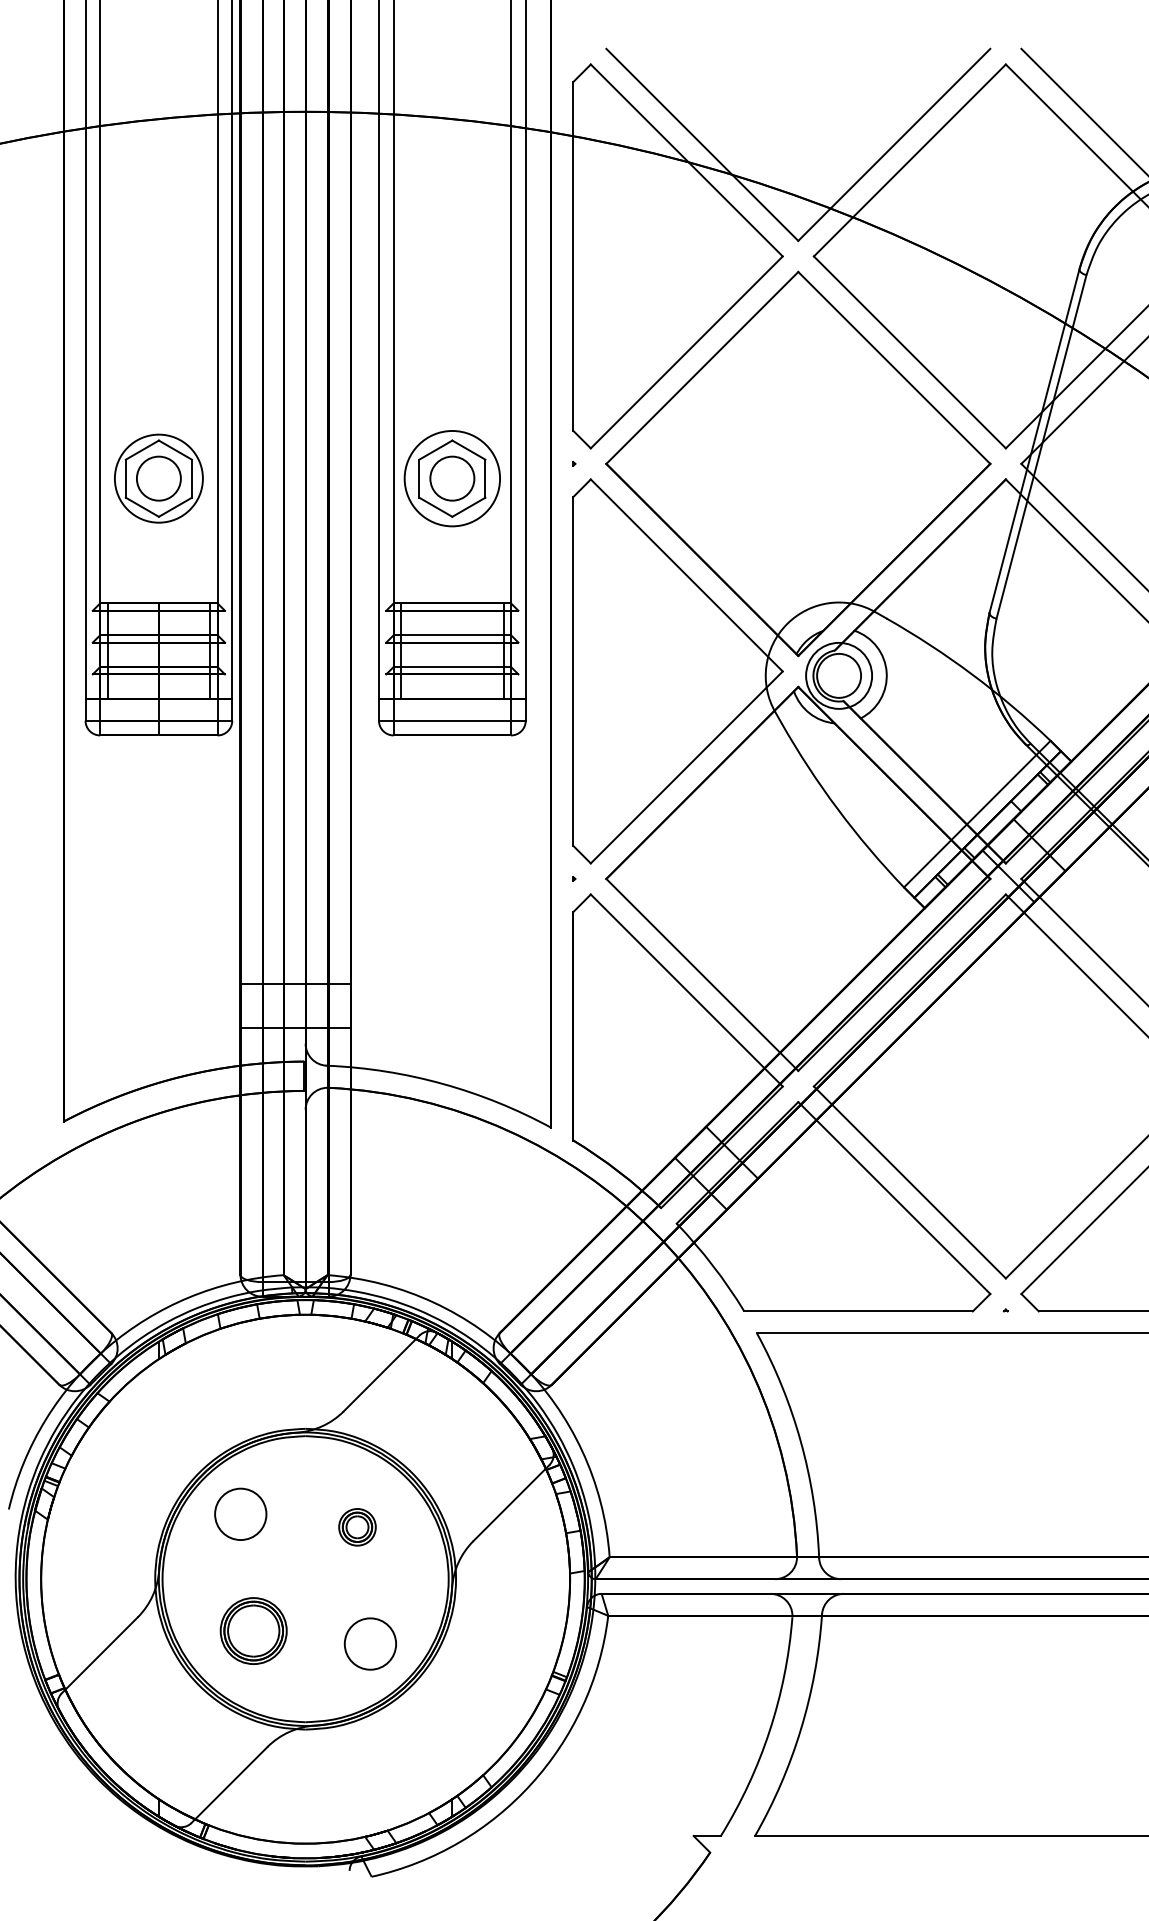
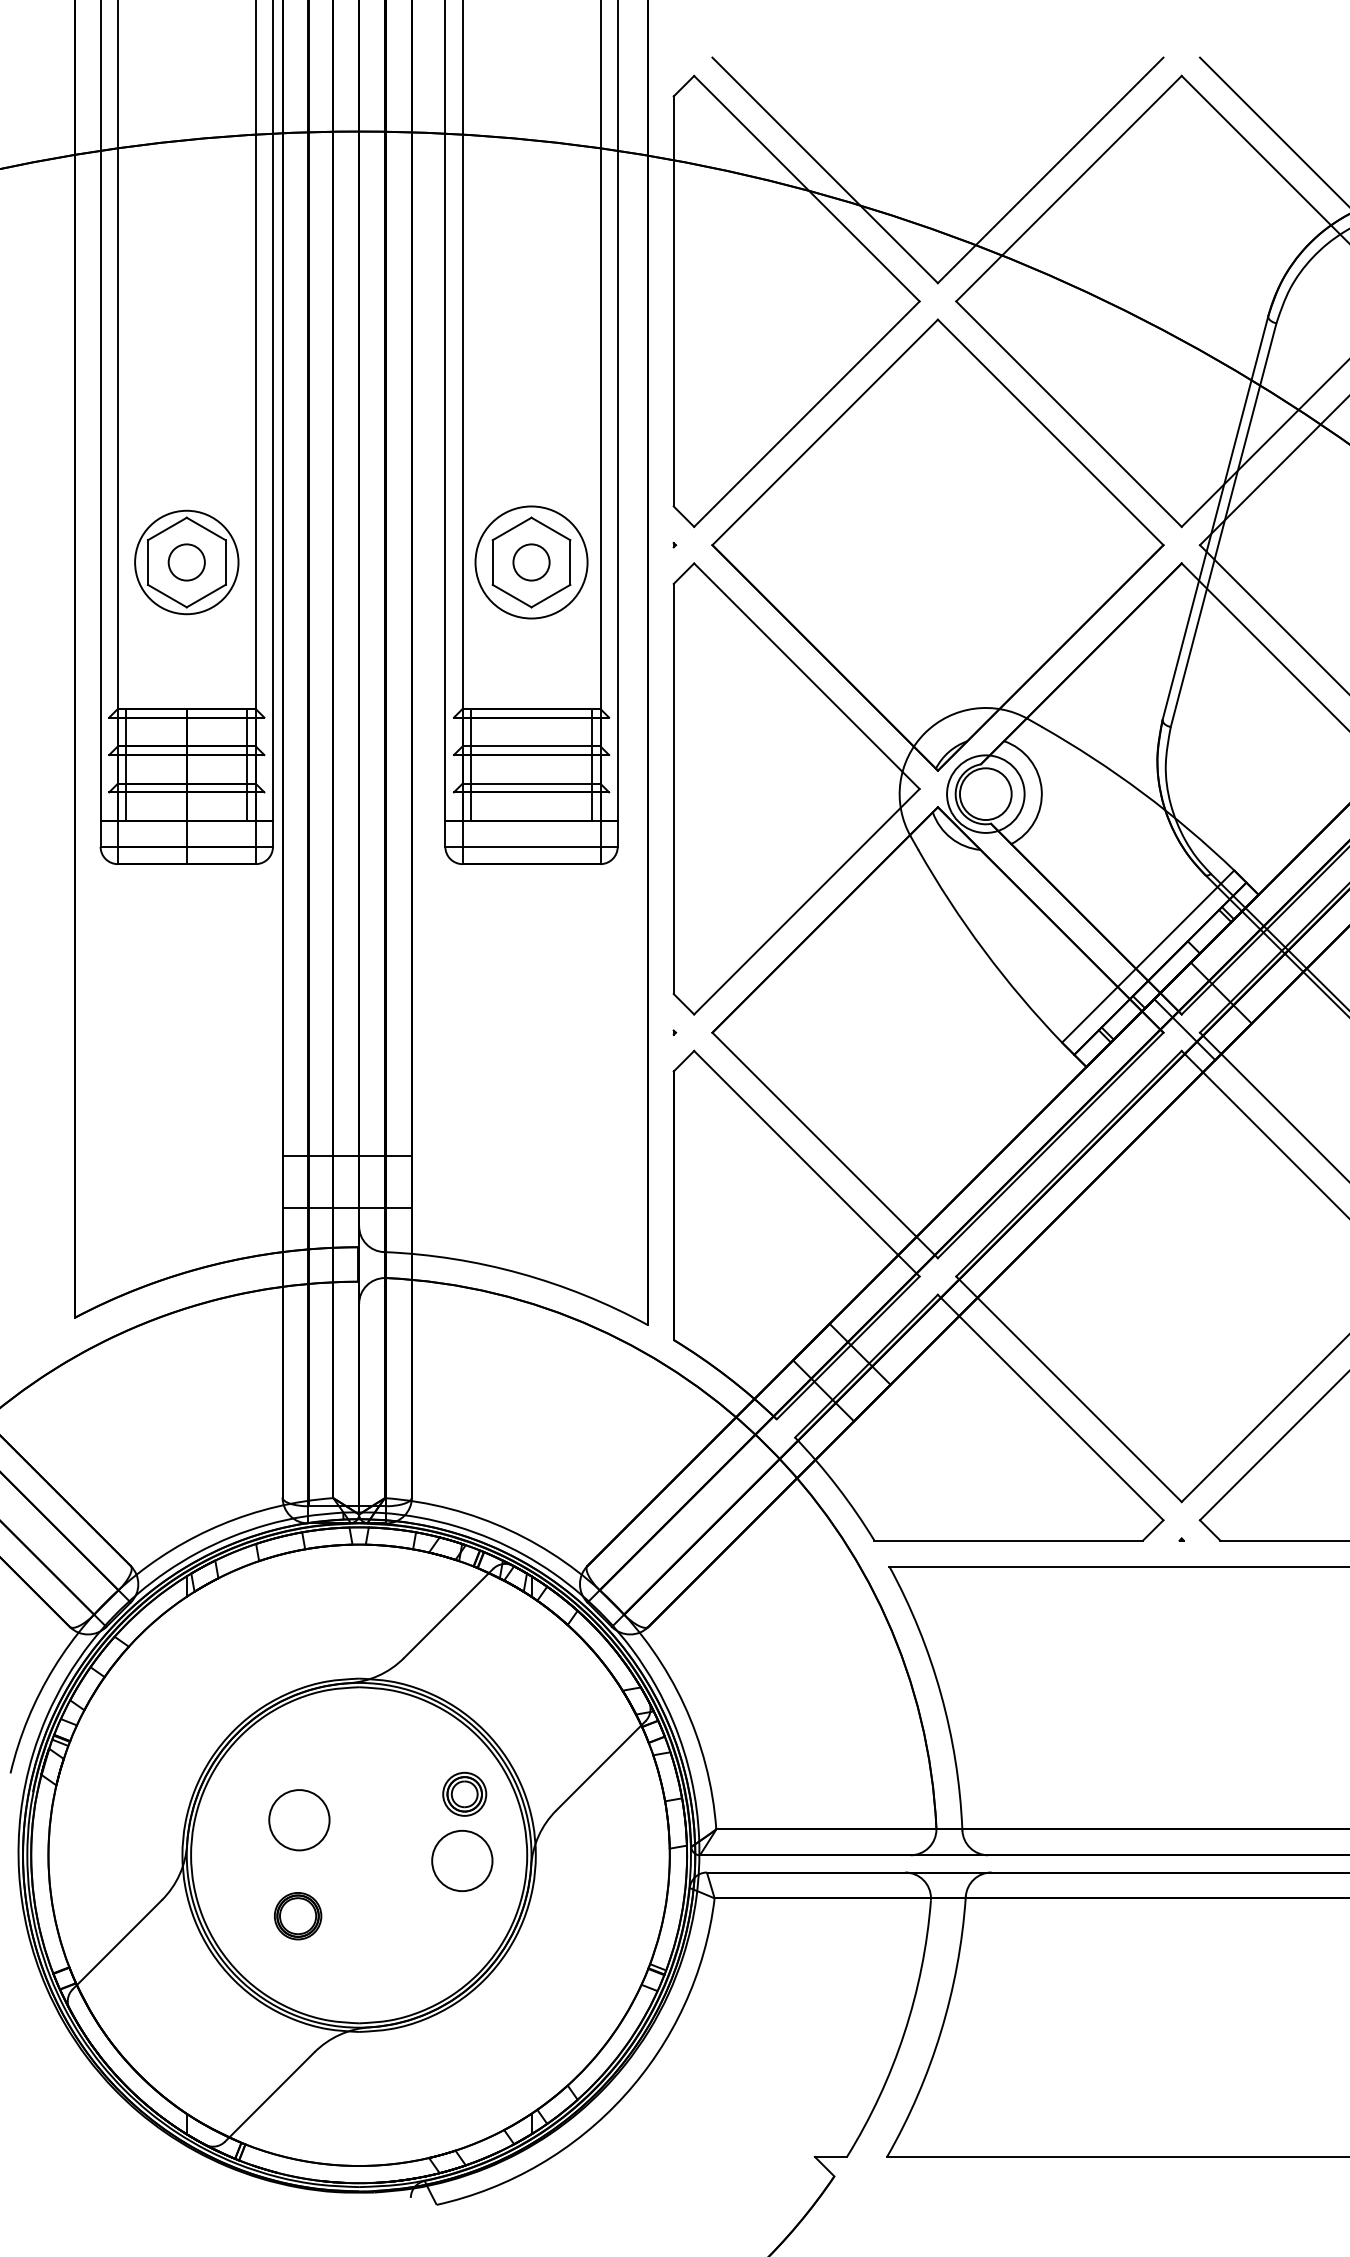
circle: (158, 478) -> (186, 562), size x0.7
circle: (452, 478) -> (531, 562), size x0.7
circle: (240, 1513) -> (299, 1819), moved
part: (357, 1527) -> (464, 1794), moved
part: (253, 1630) -> (297, 1915), size x0.6
circle: (369, 1643) -> (461, 1860), moved

